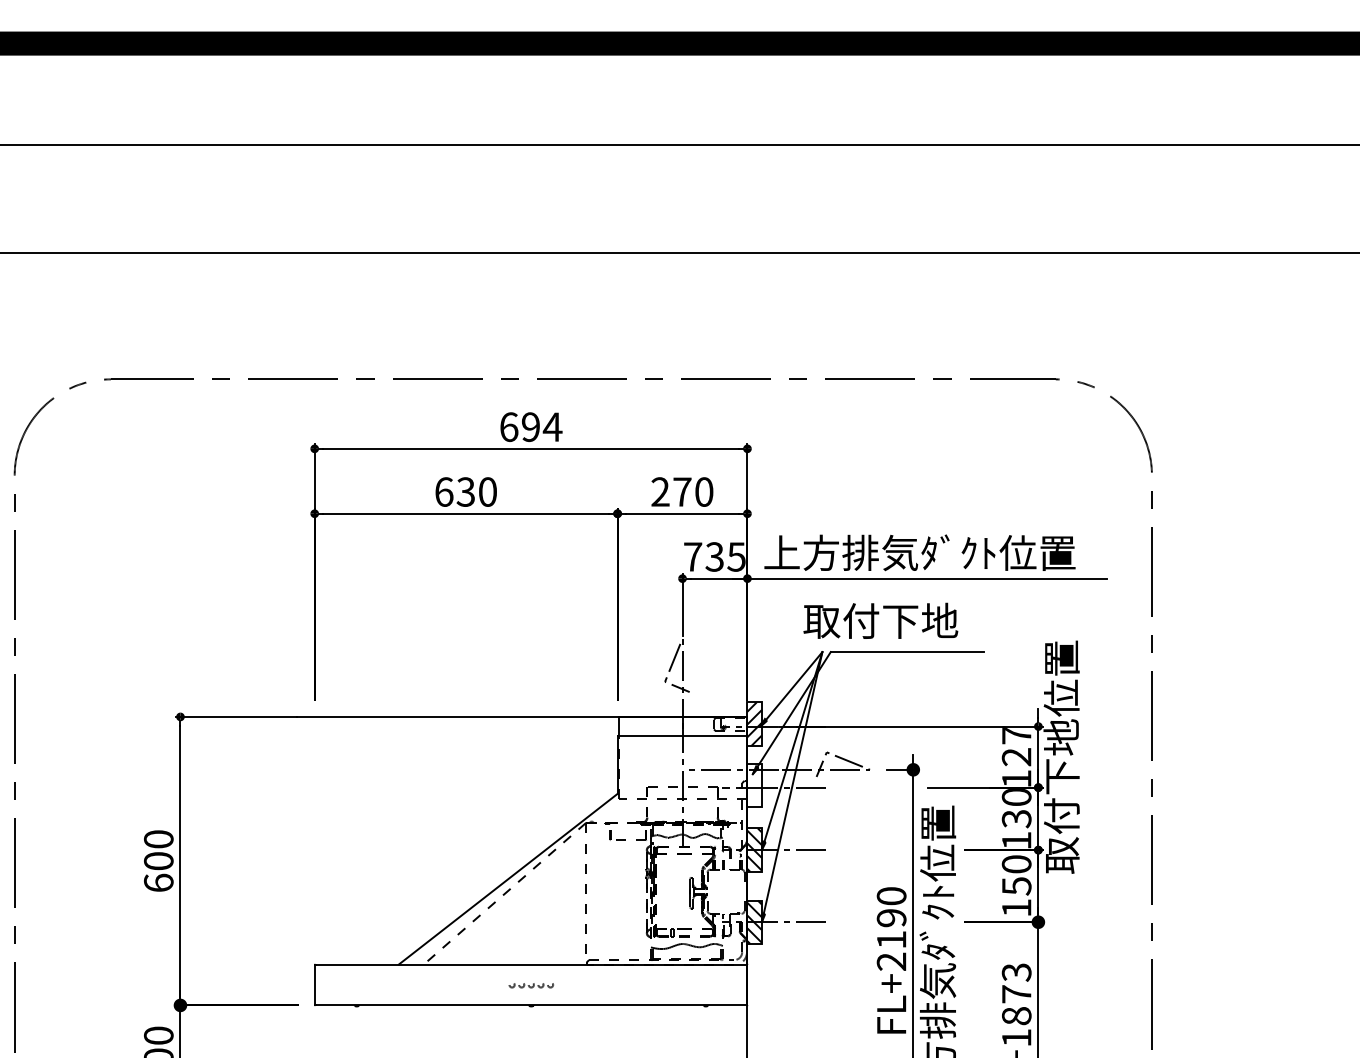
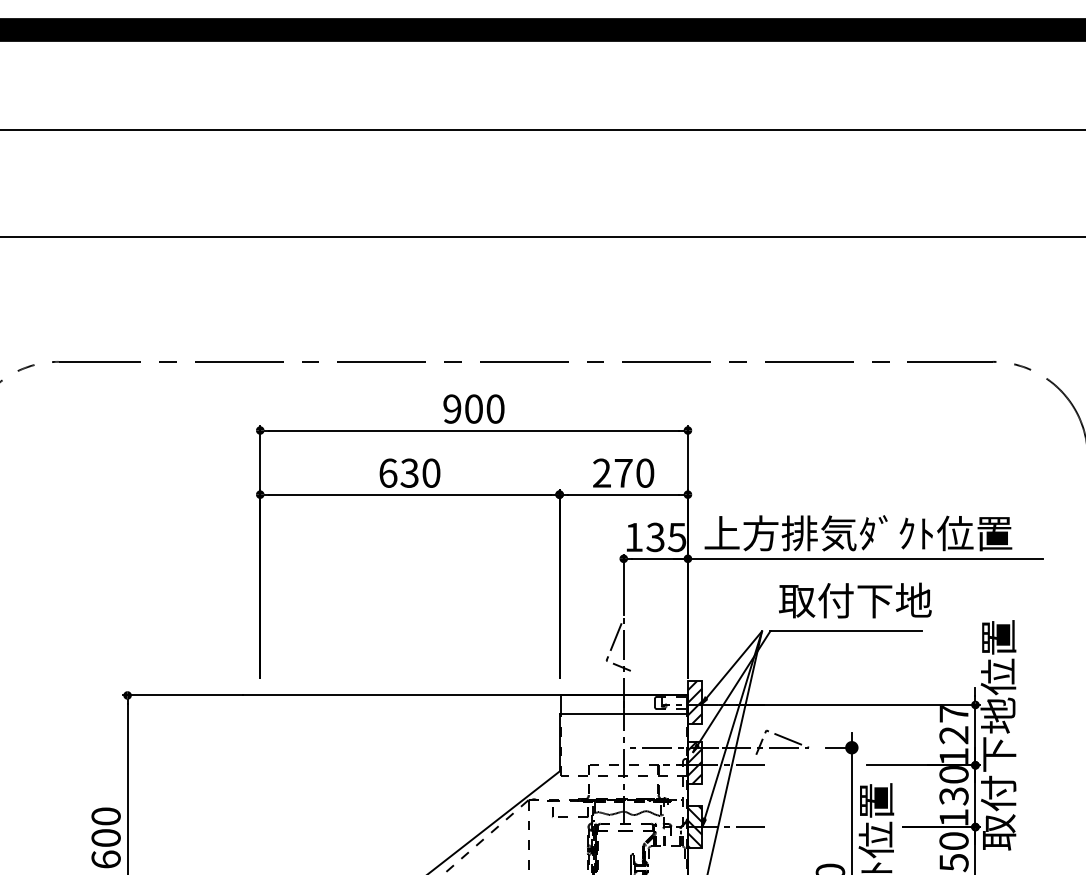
text: (531, 427) -> (474, 409), 694 -> 900
text: (693, 556) -> (634, 536), 735 -> 135
text: (880, 620) -> (854, 600), moved
hatch: (754, 784) -> (694, 762), added

